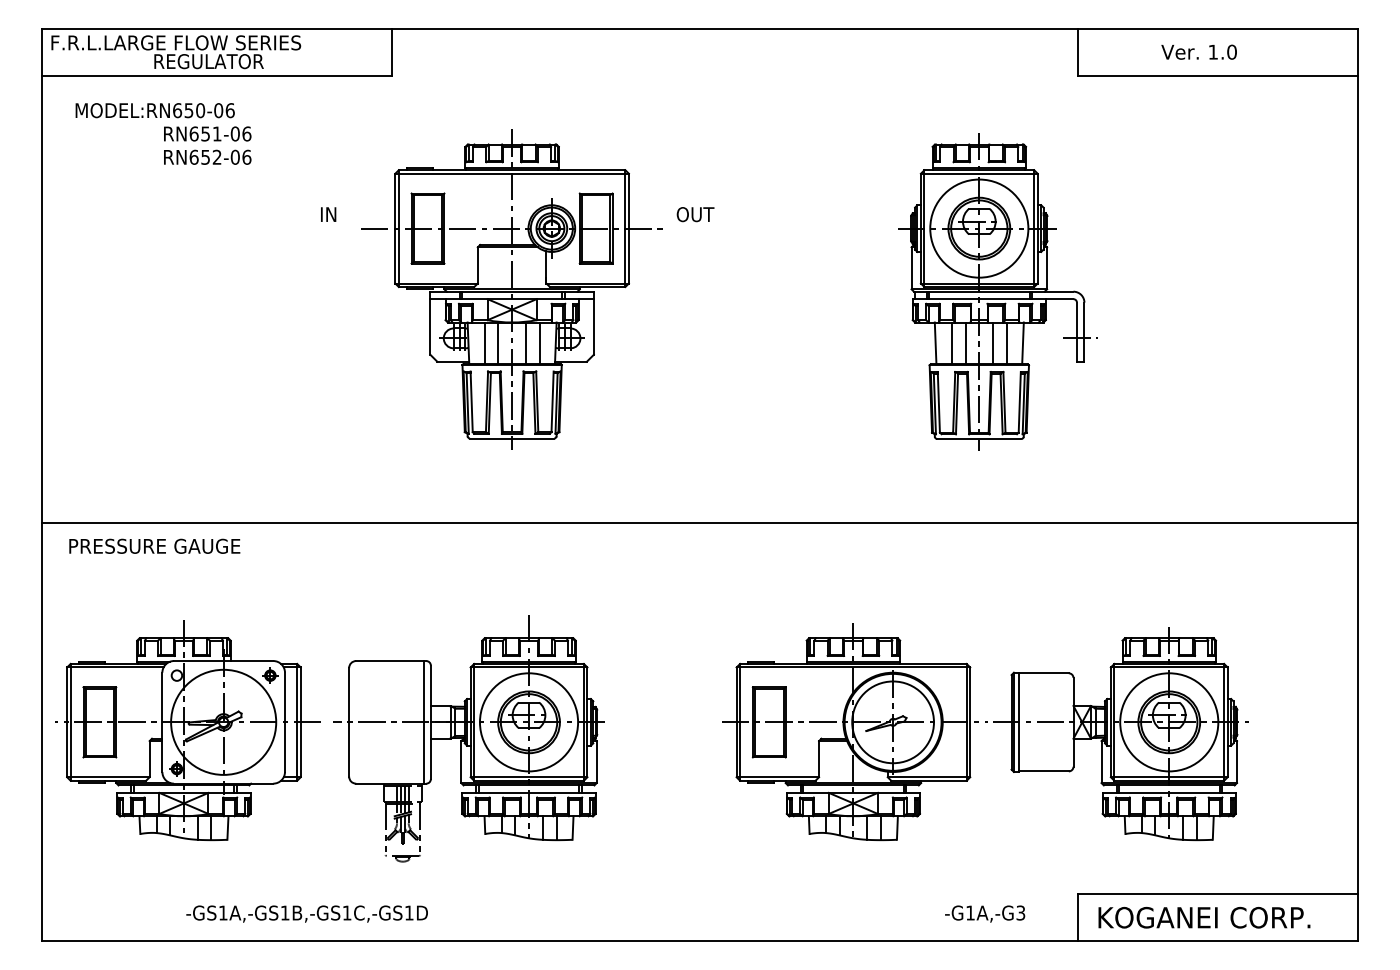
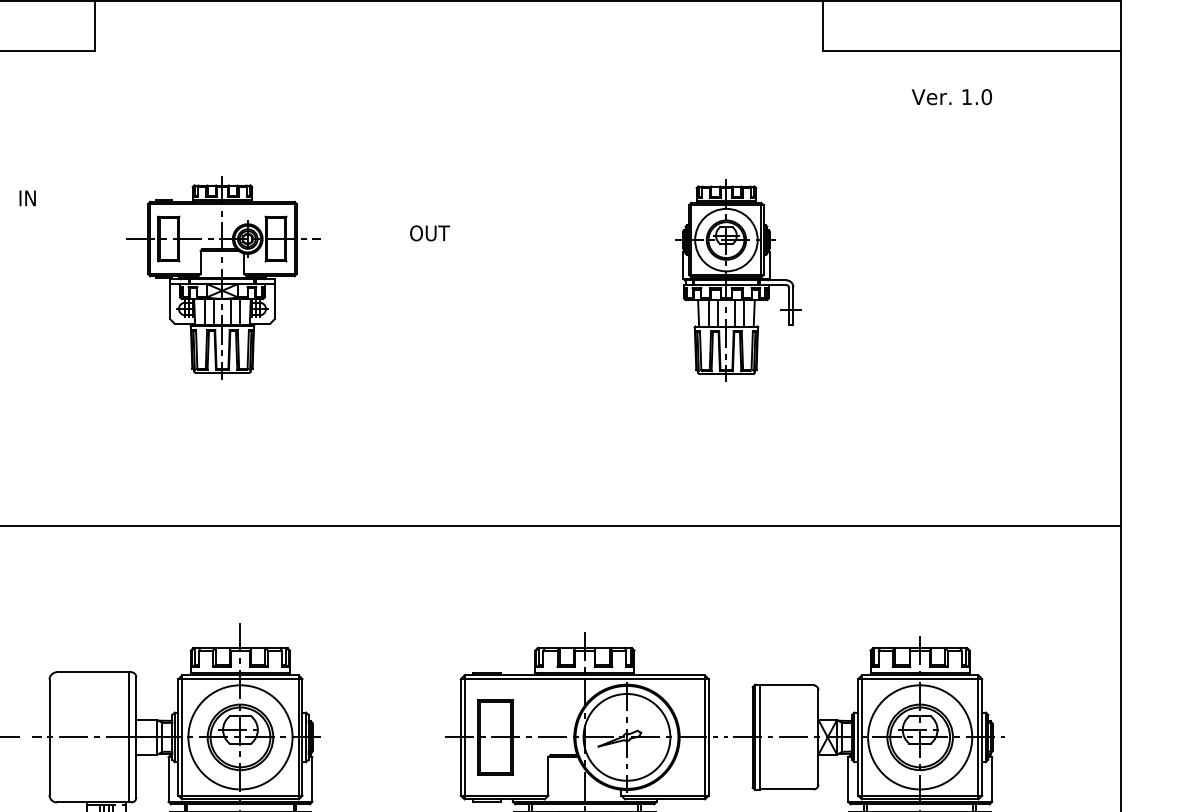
text: (1198, 51) -> (951, 96), moved
text: (695, 214) -> (429, 233), moved
part: (511, 289) -> (221, 277), size x0.6
part: (997, 291) -> (737, 279), size x0.6

